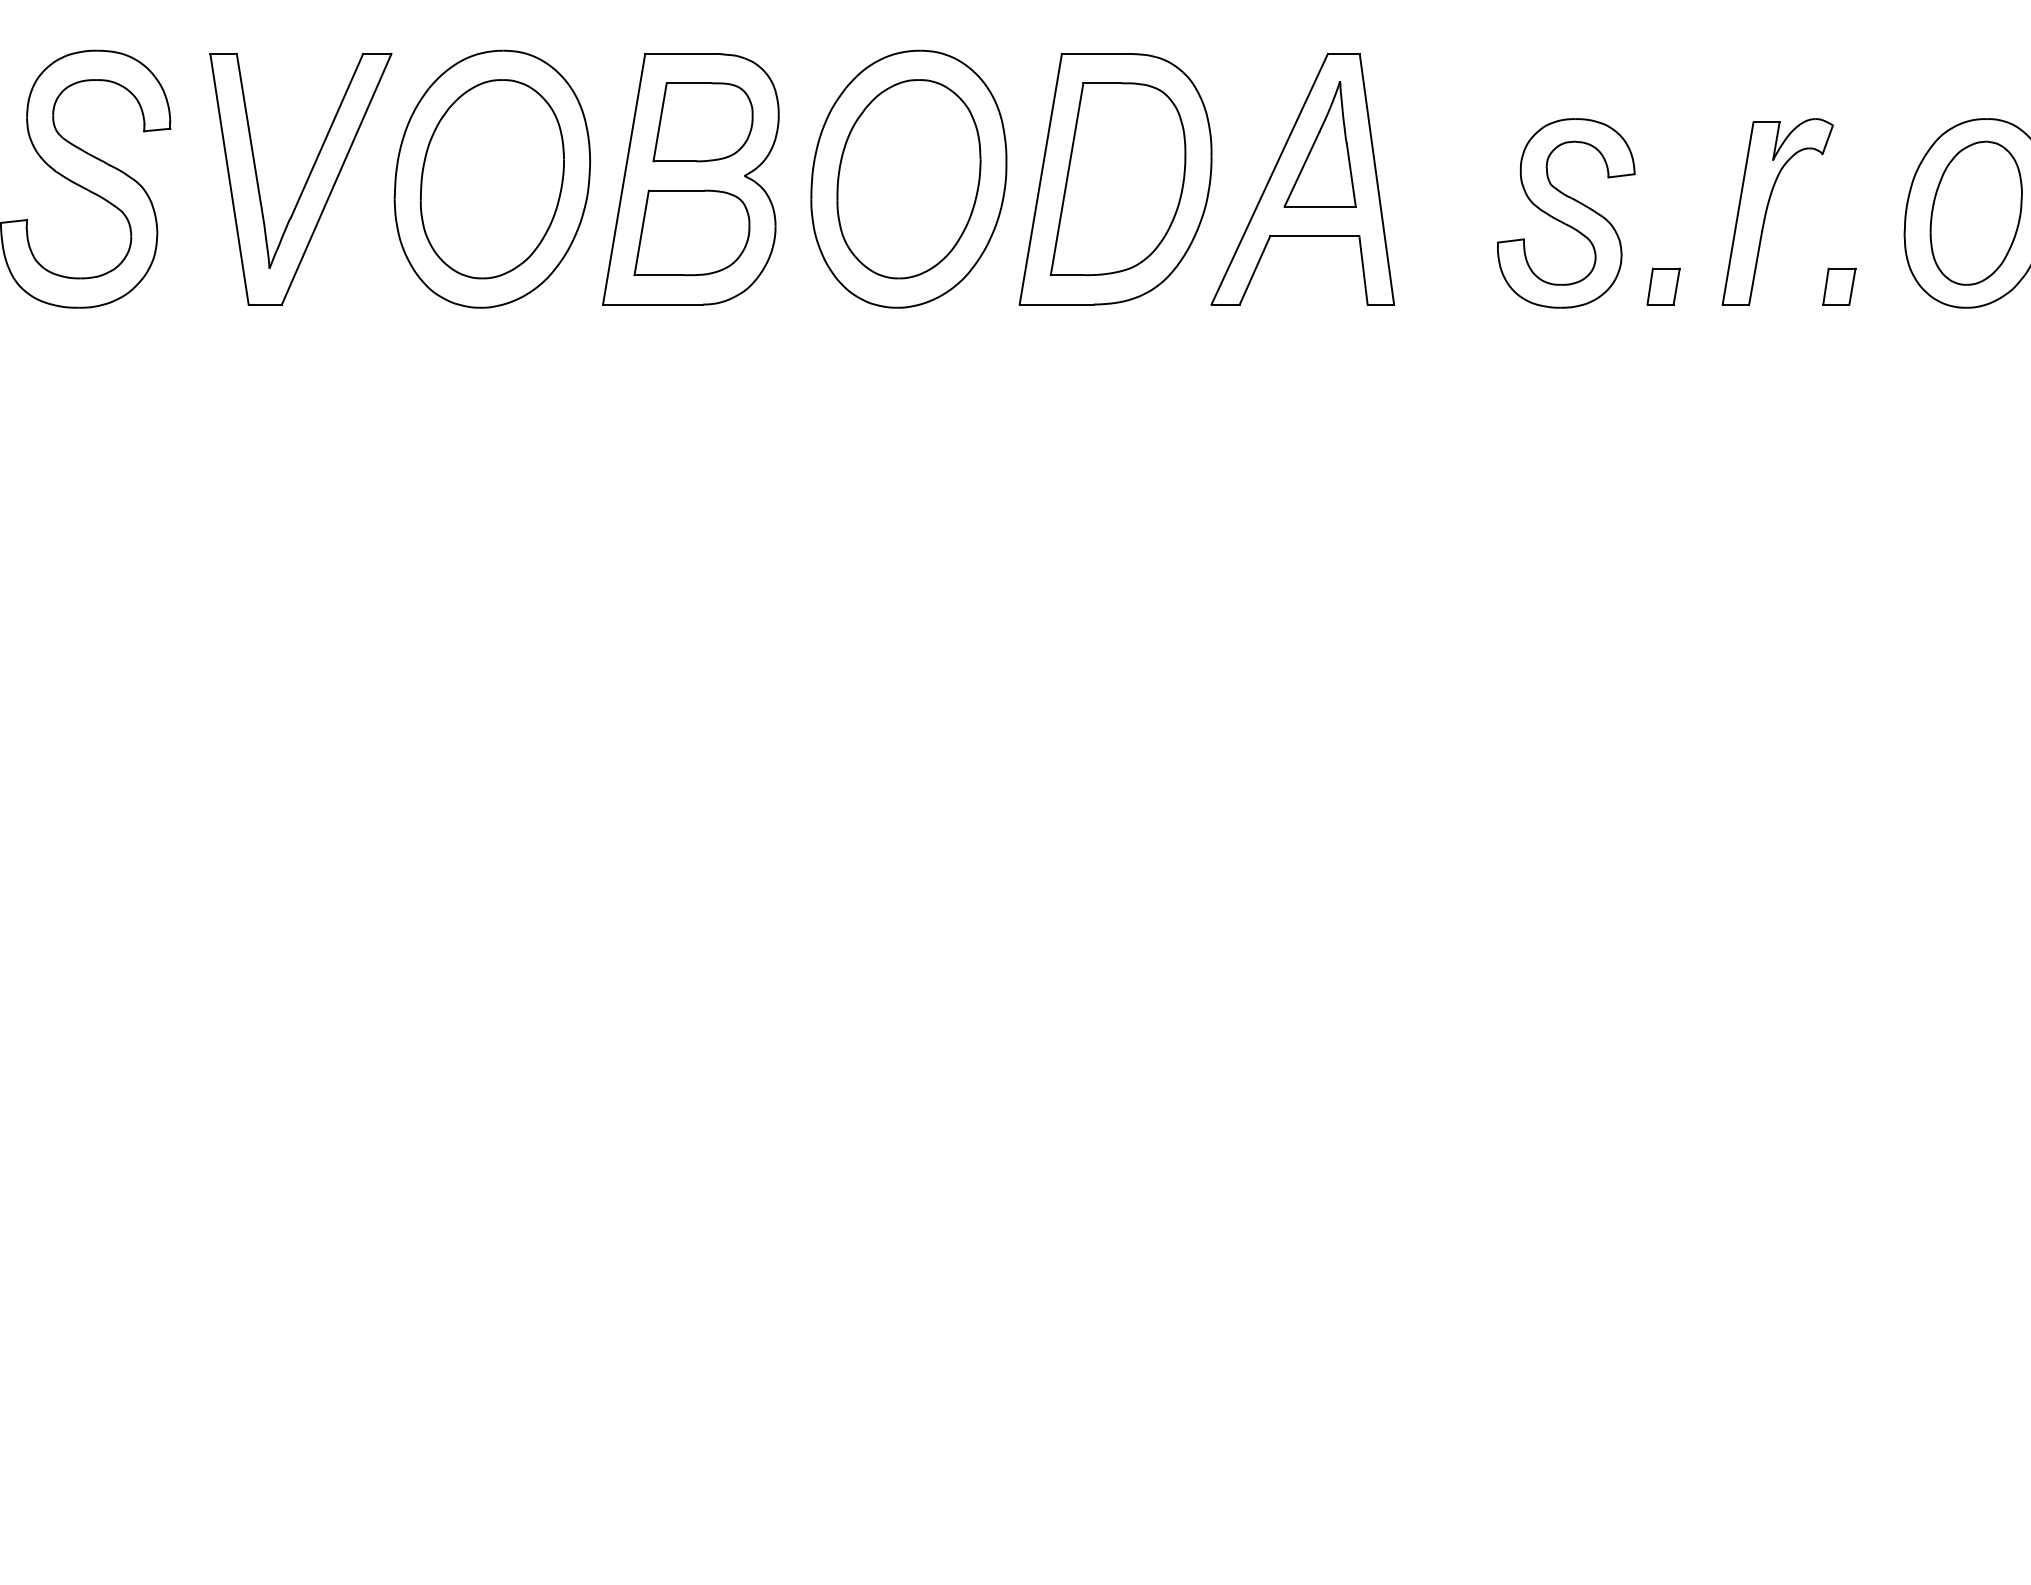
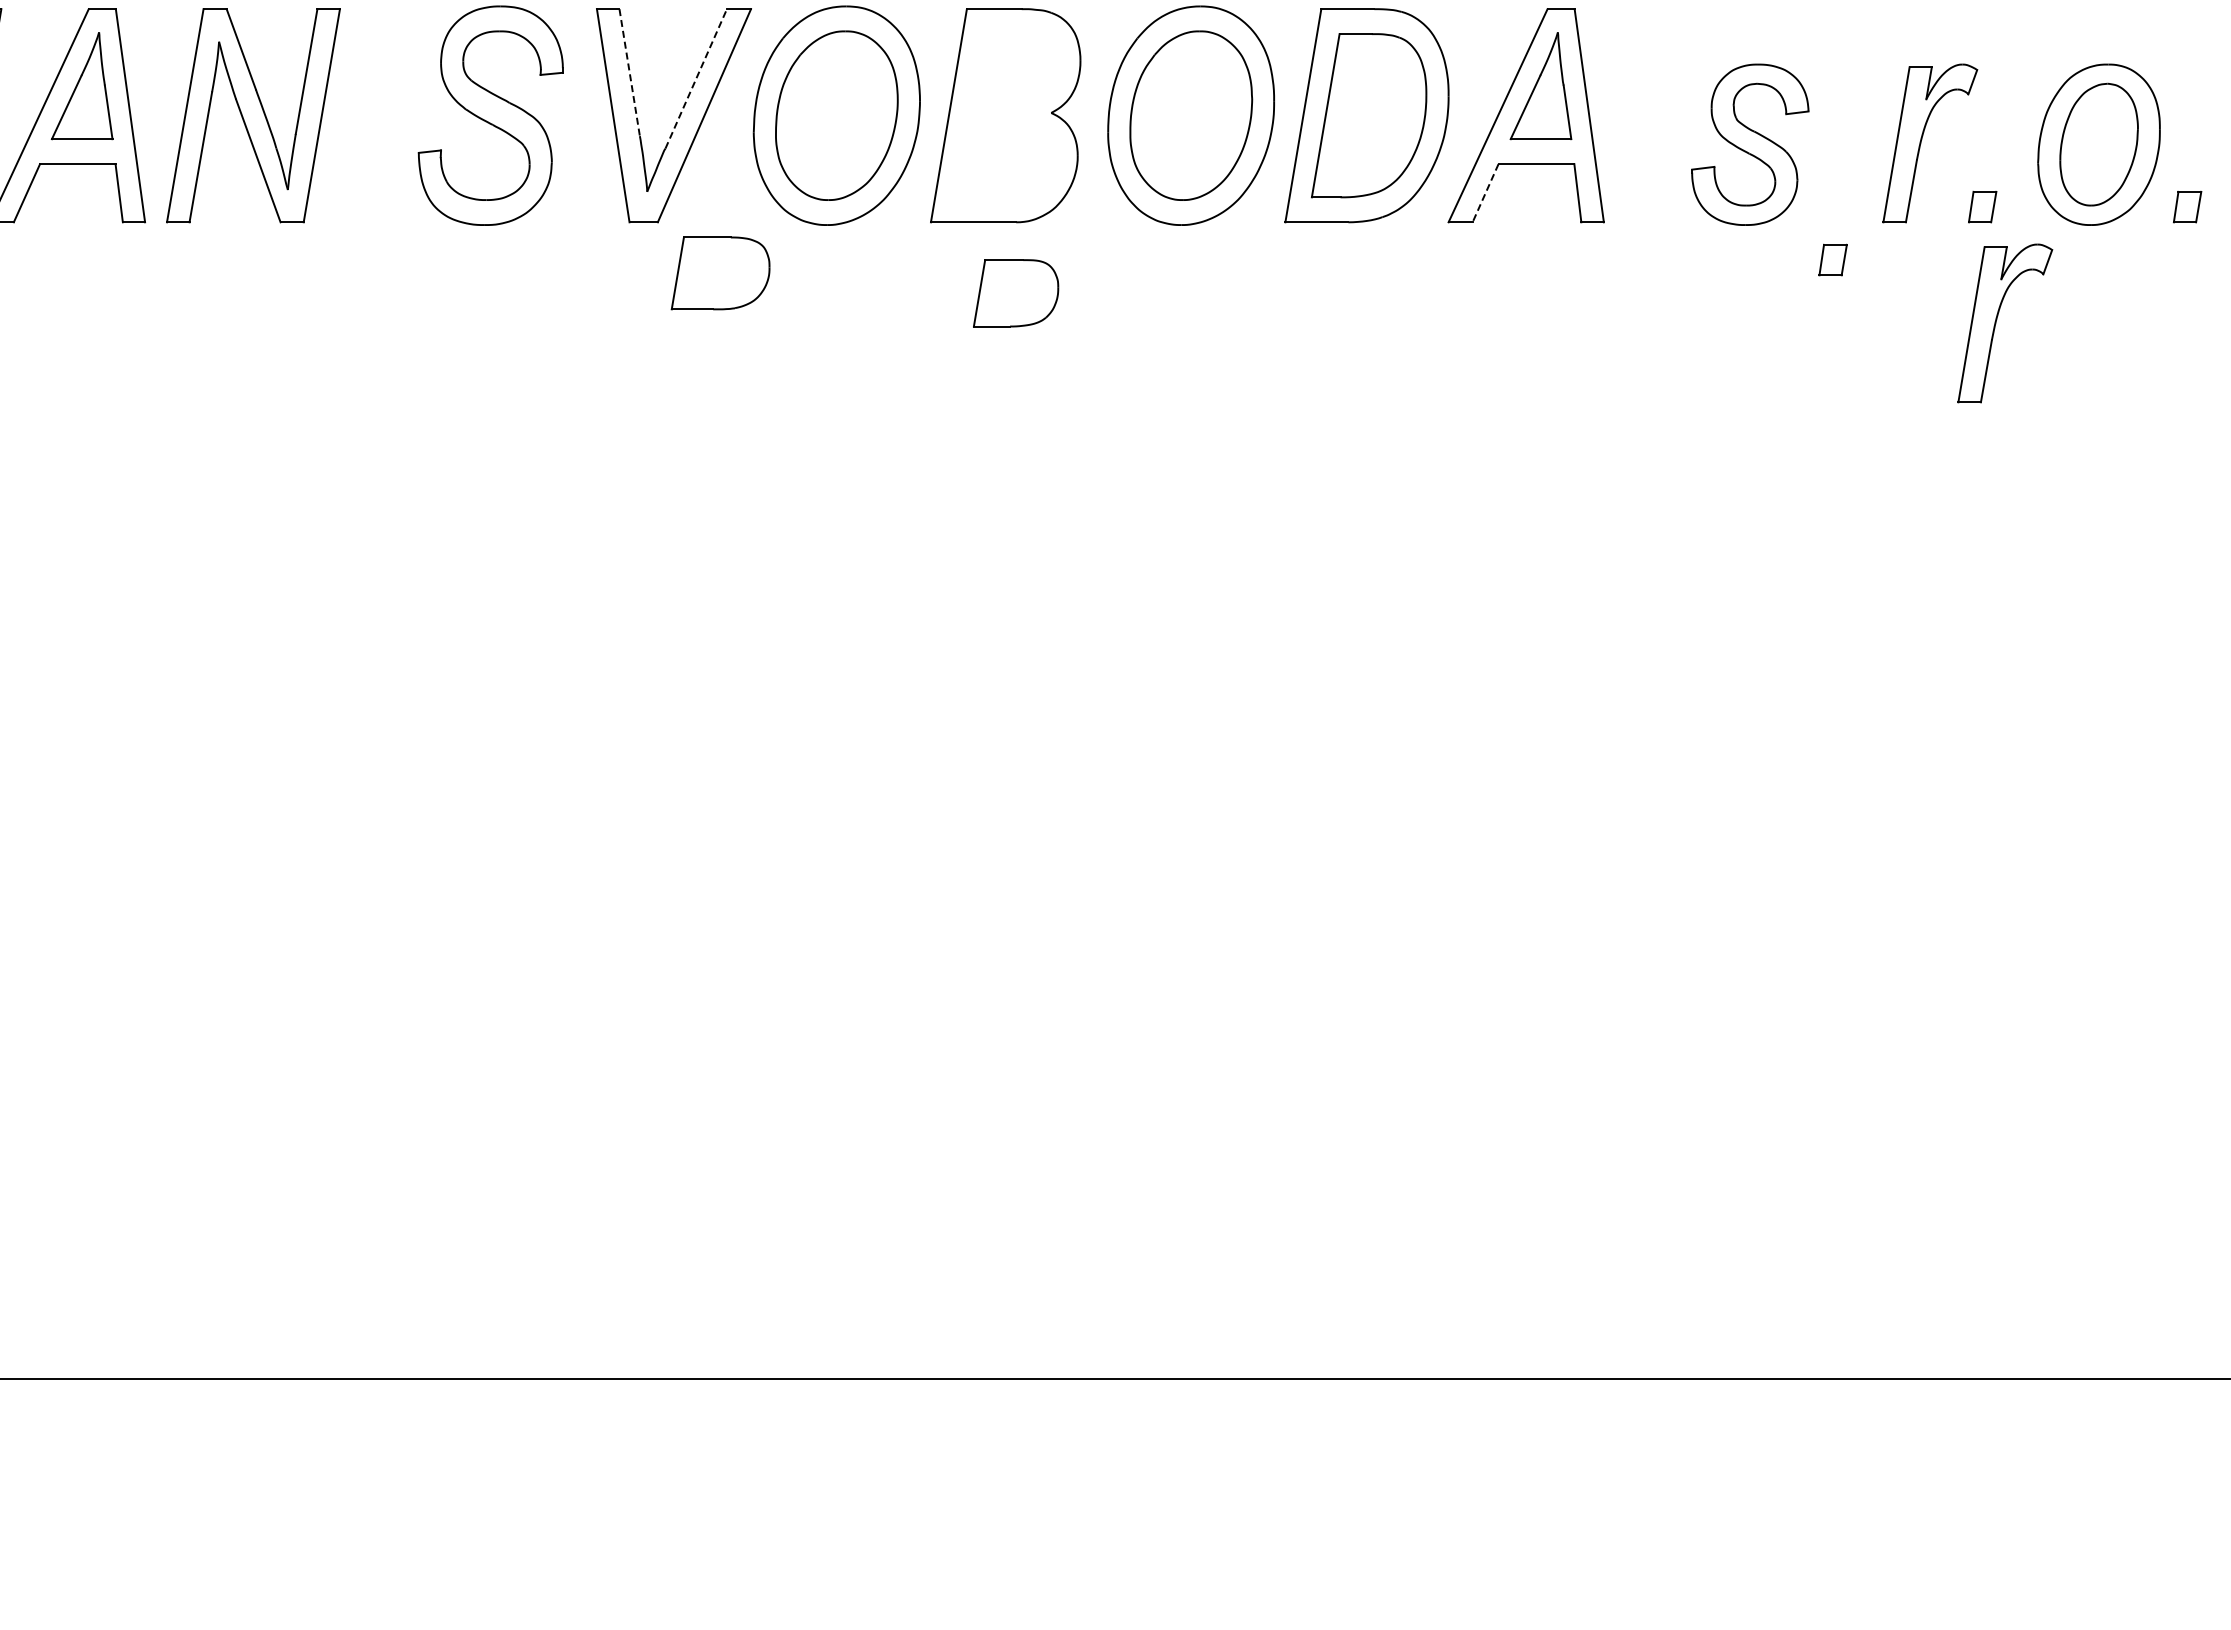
part: (703, 122) -> (1016, 293), moved
line: (248, 129) -> (629, 73), solid -> dashed
line: (327, 135) -> (696, 78), solid -> dashed
part: (691, 233) -> (720, 273), moved
line: (1254, 270) -> (1485, 193), solid -> dashed
part: (1662, 285) -> (1832, 259), moved
part: (1856, 418) -> (1997, 319), added

